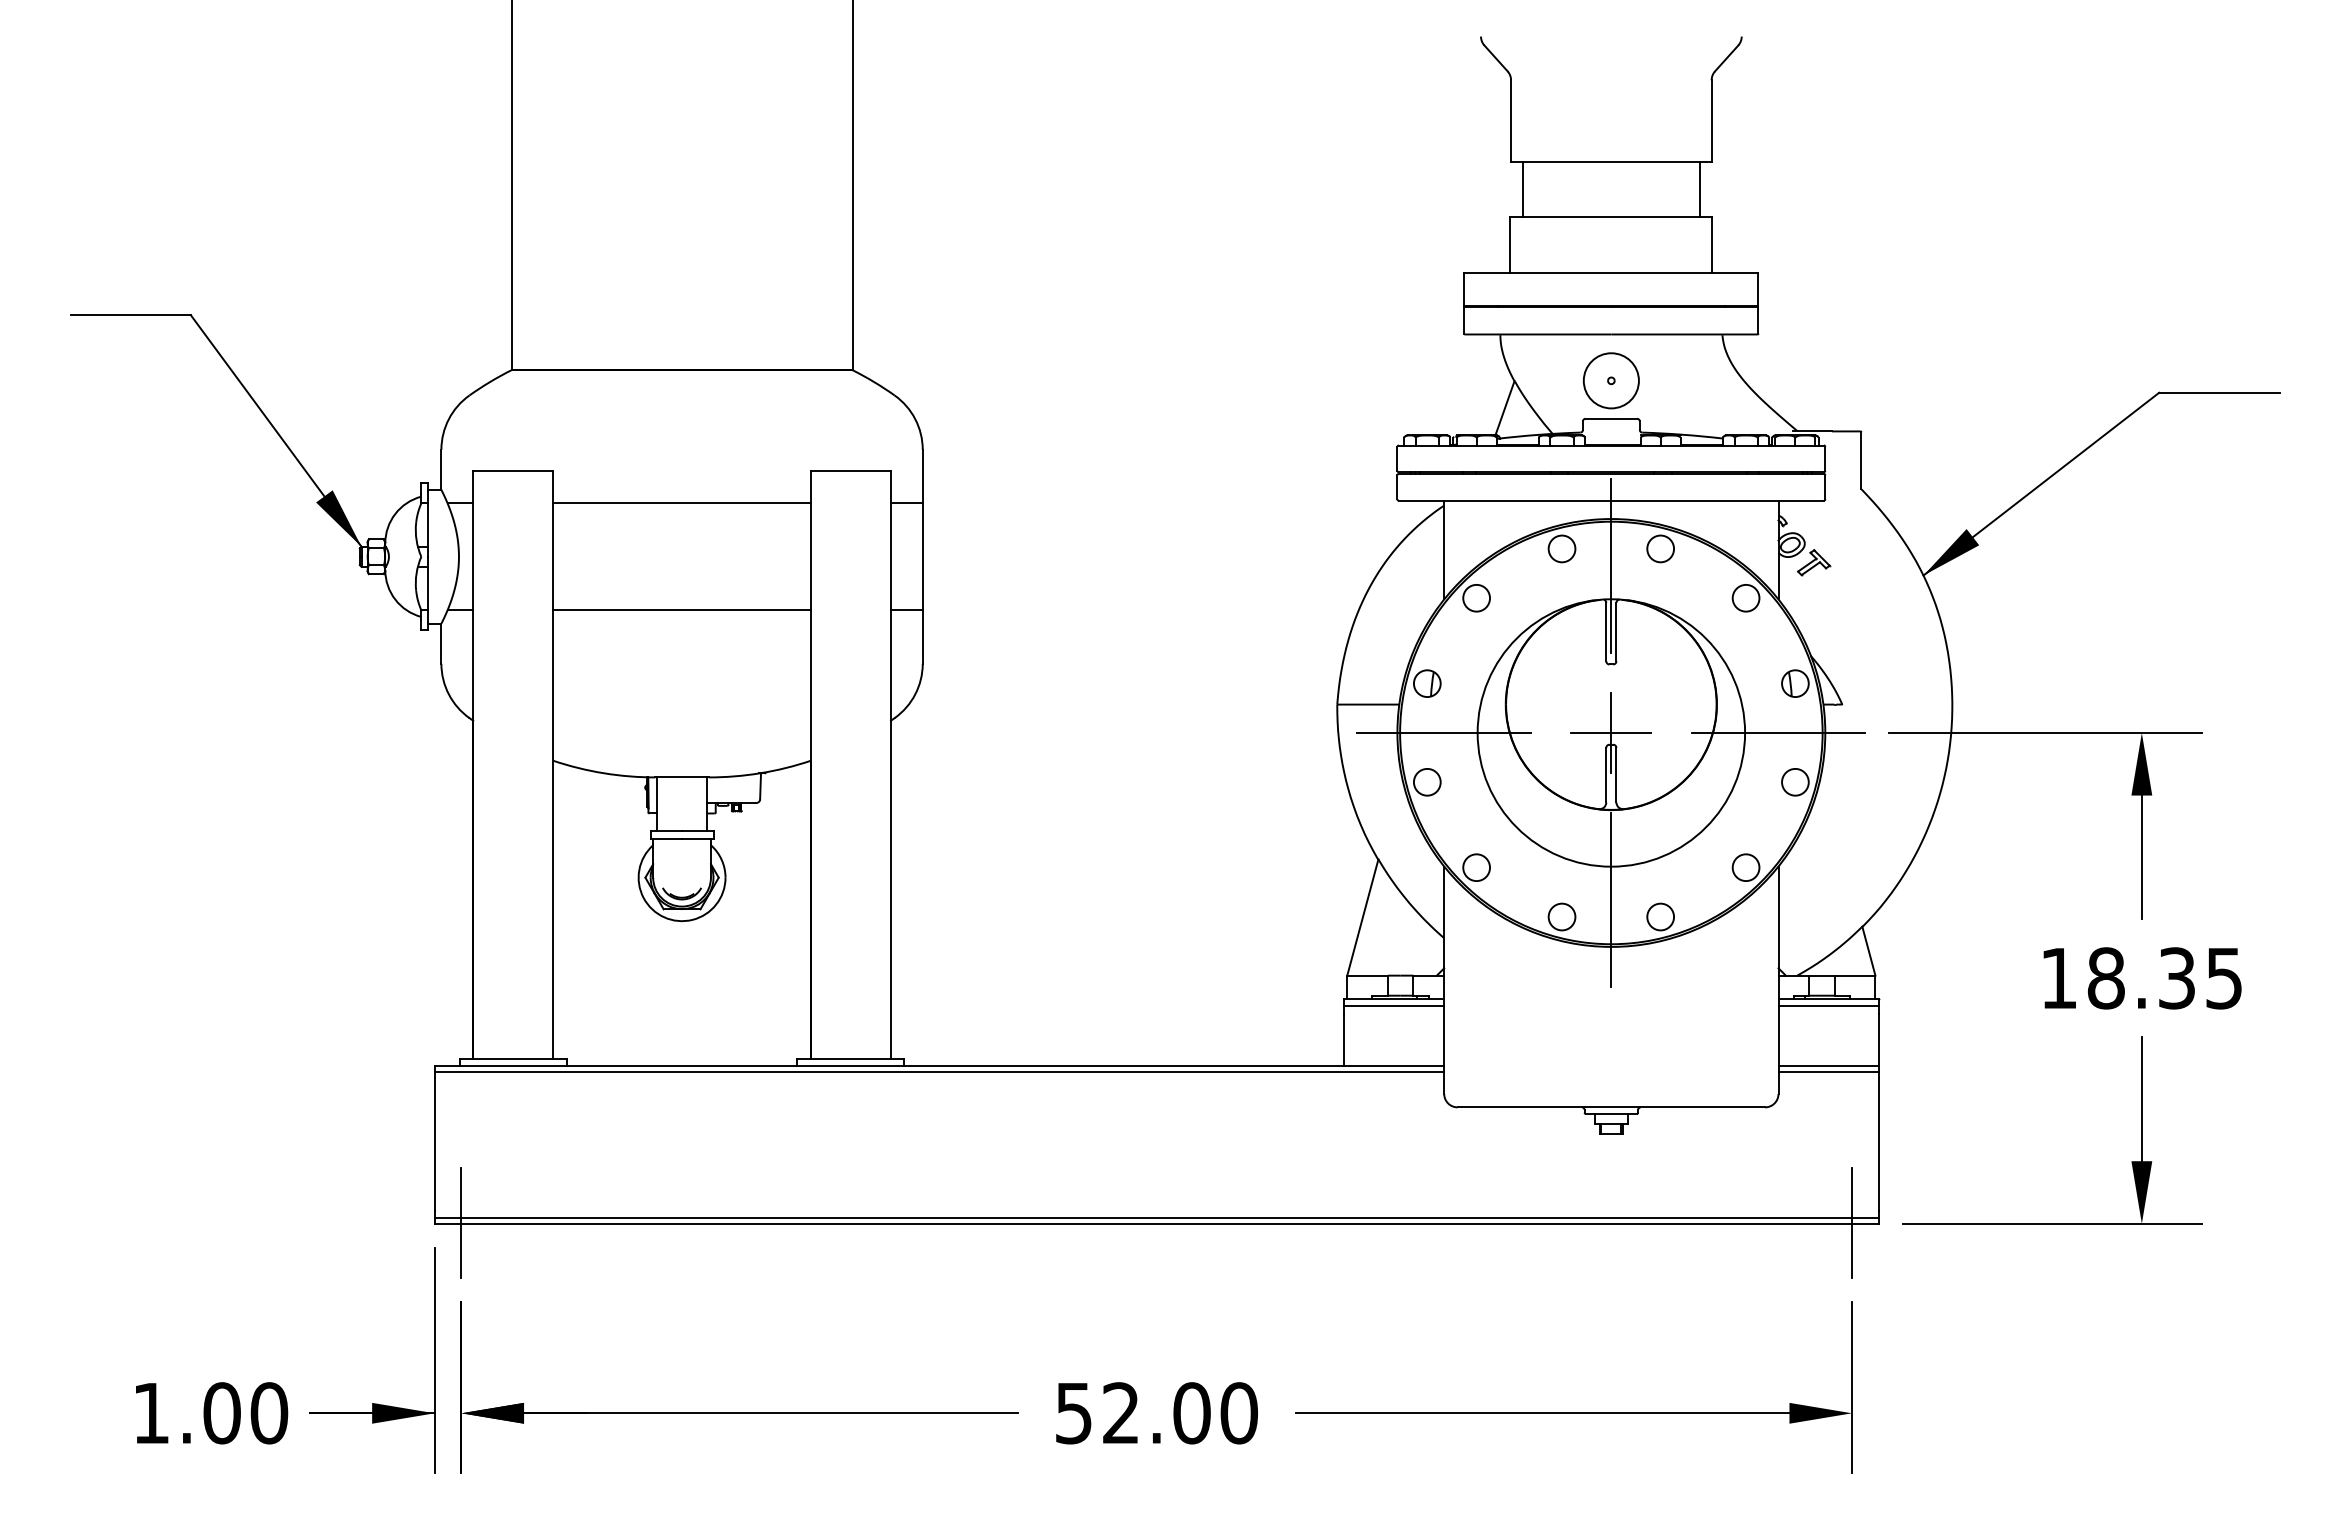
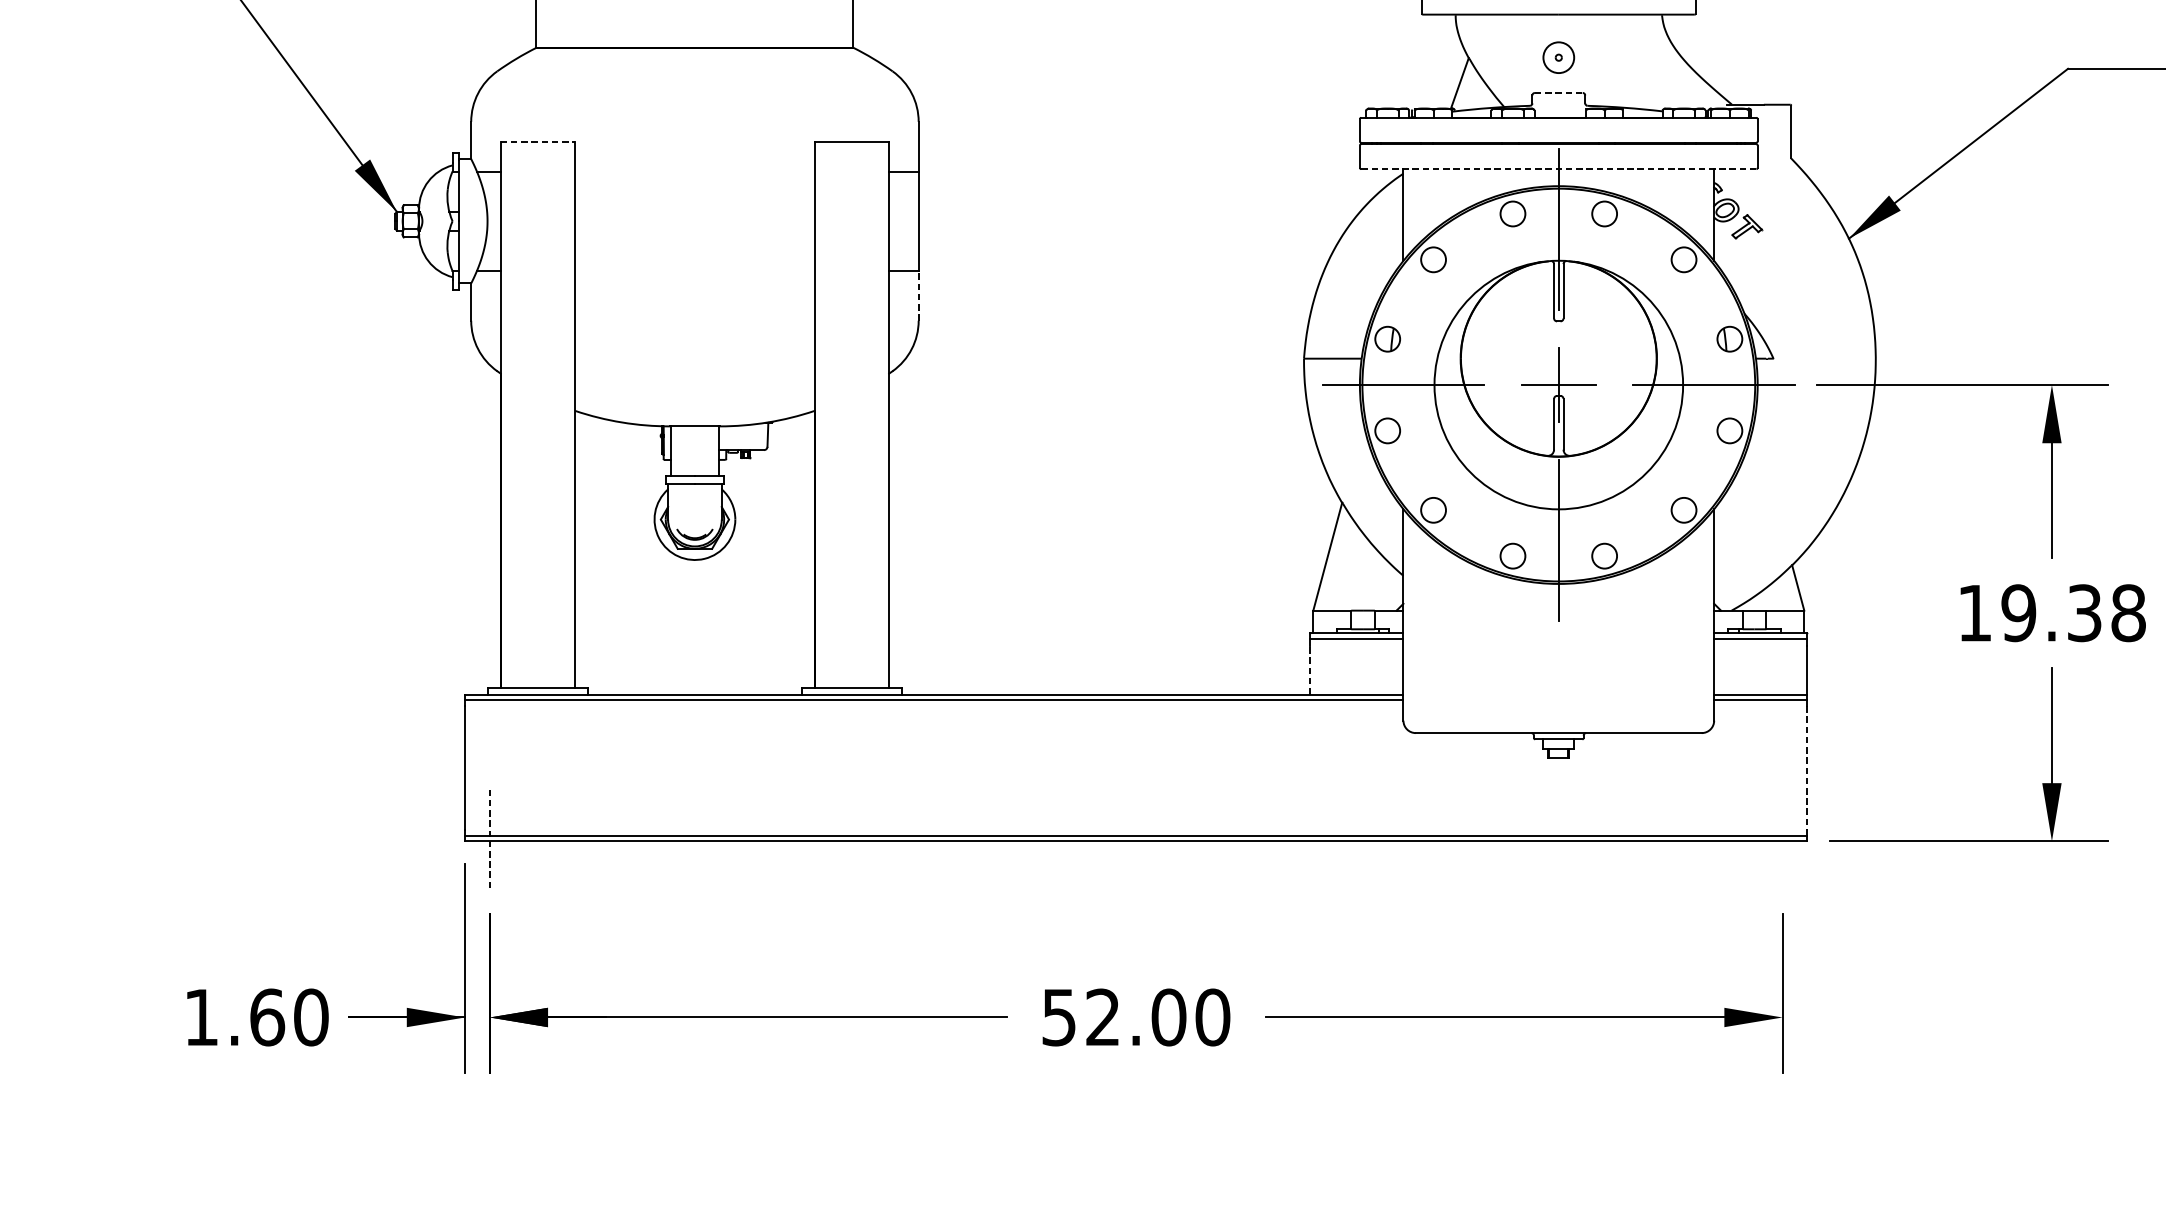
circle: (1610, 380) -> (1558, 57), size x0.6
line: (1611, 418) -> (1558, 92), solid -> dashed
line: (513, 471) -> (538, 142), solid -> dashed
line: (1611, 500) -> (1558, 168), solid -> dashed
line: (681, 503) -> (694, 171), removed
line: (681, 610) -> (694, 271), removed
line: (922, 637) -> (918, 296), solid -> dashed
text: (2164, 978) -> (2073, 613), 18.35 -> 19.38
line: (1343, 1040) -> (1309, 670), solid -> dashed
line: (1878, 1145) -> (1807, 768), solid -> dashed
line: (1852, 1222) -> (1782, 840), removed
line: (461, 1223) -> (489, 841), solid -> dashed
text: (222, 1413) -> (267, 1017), 1.00 -> 1.60

